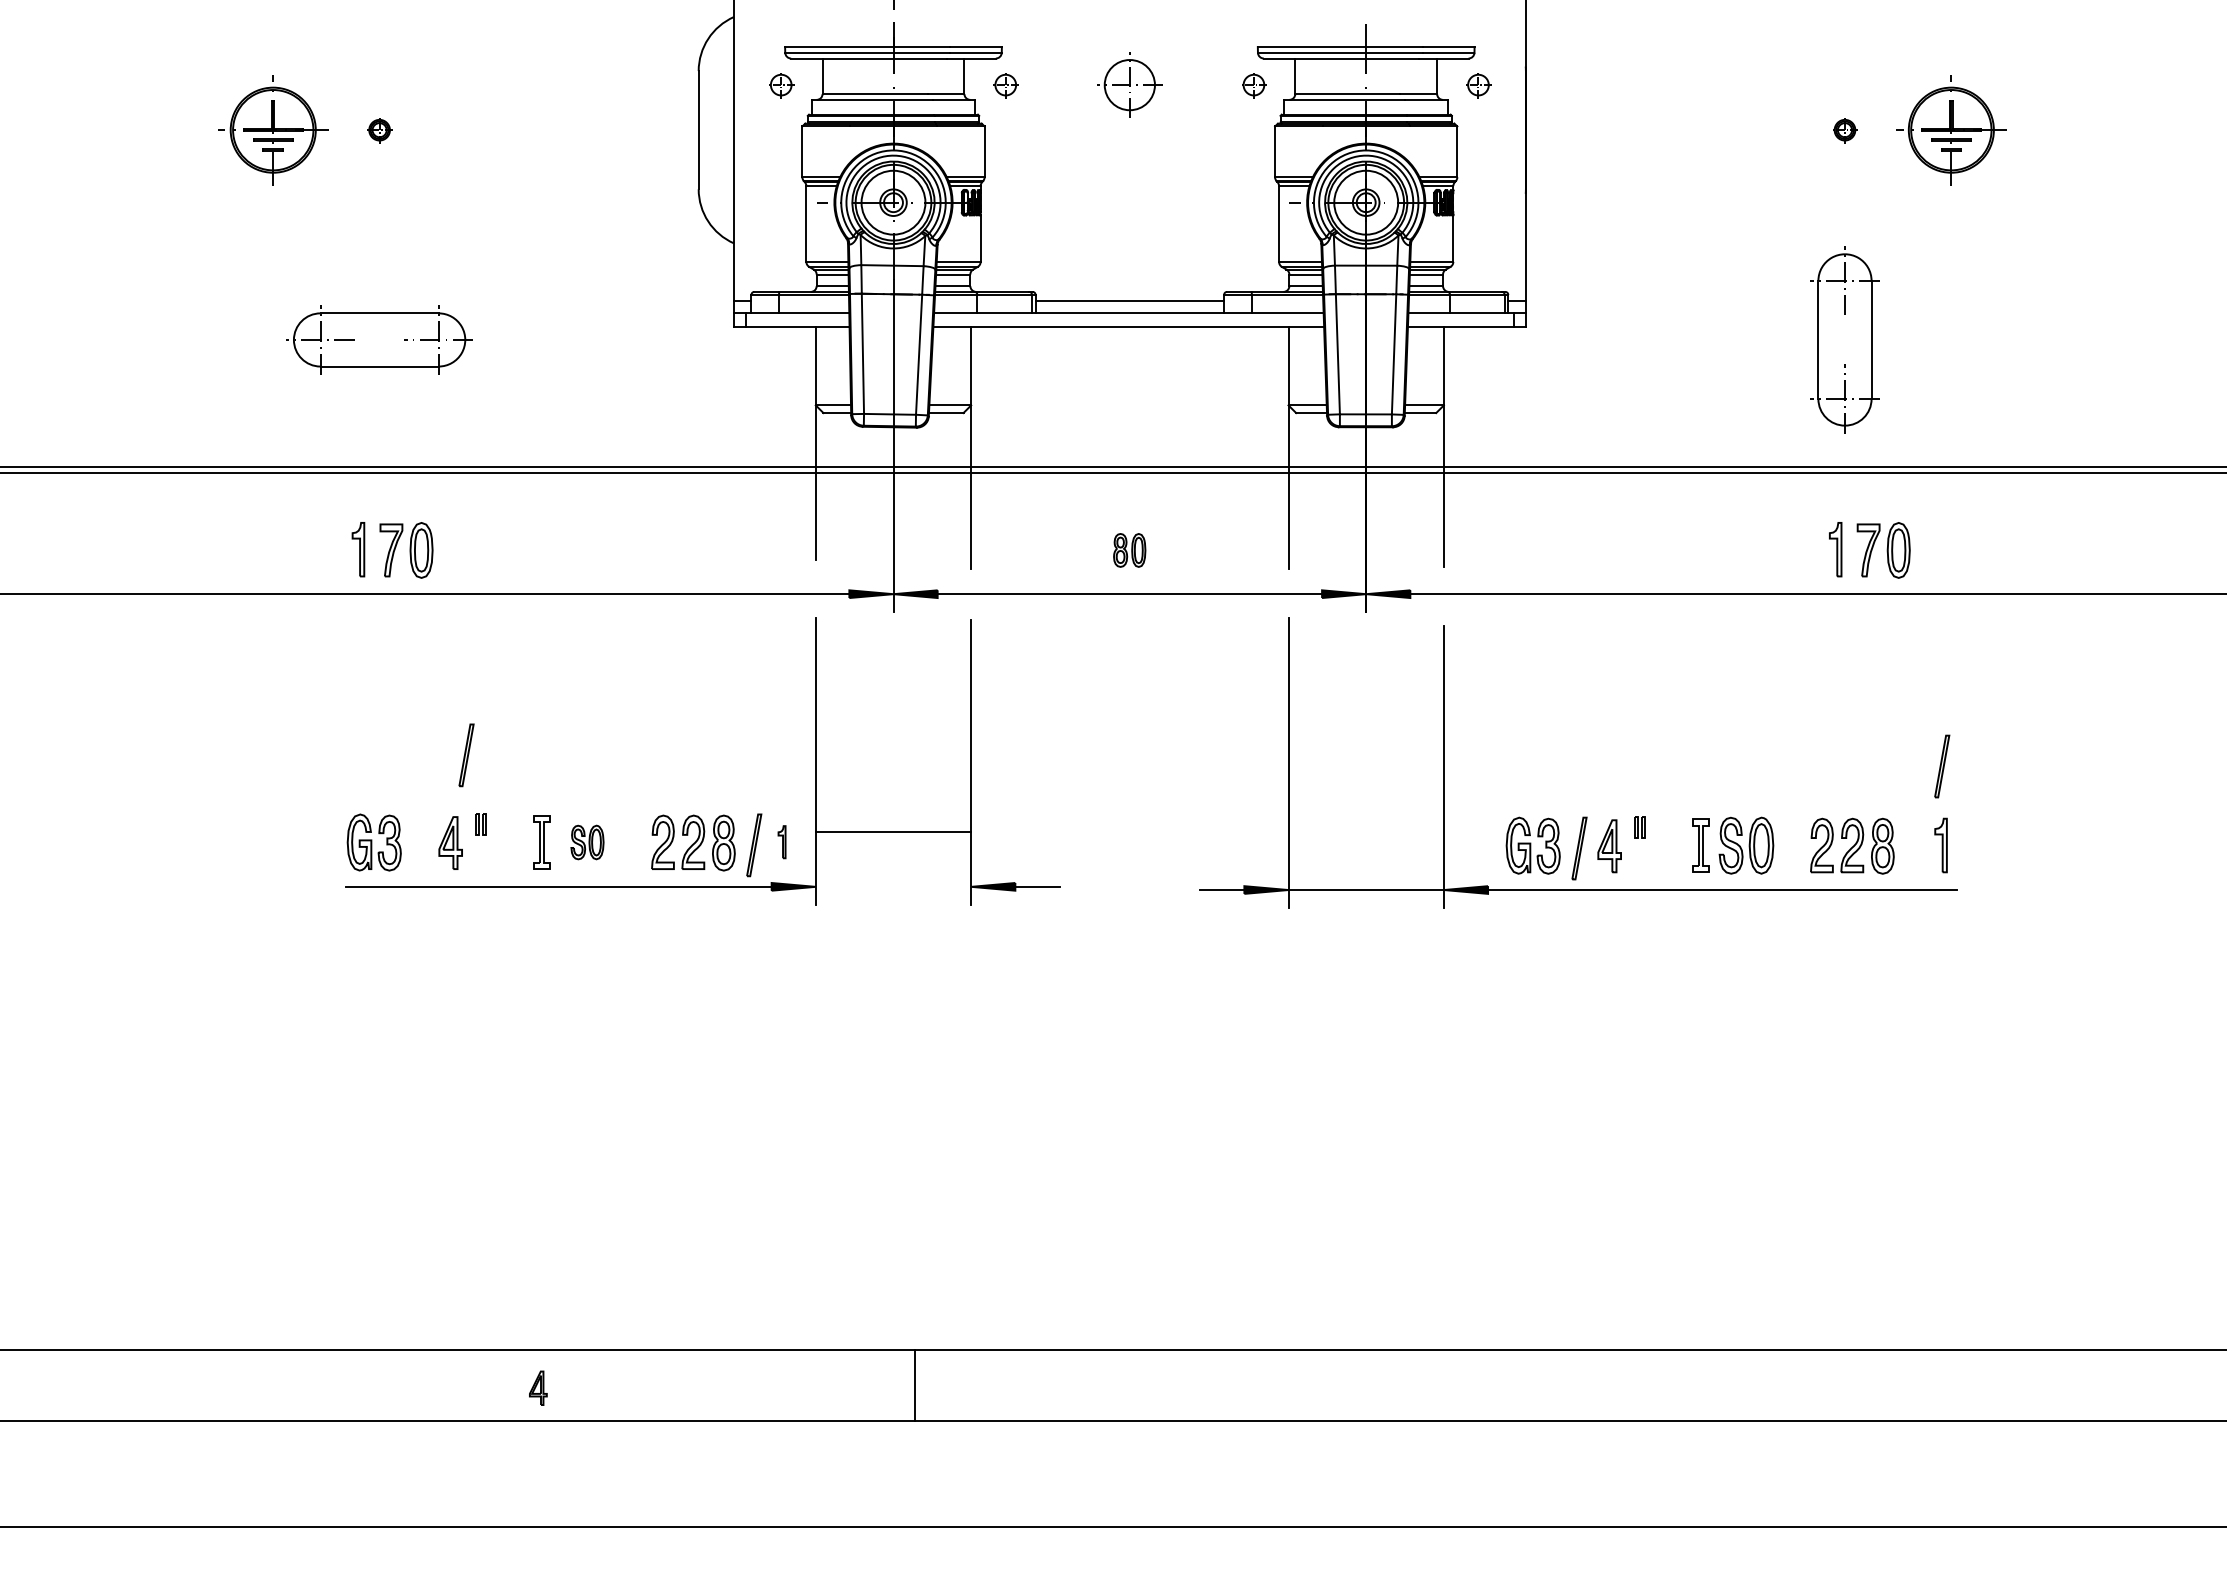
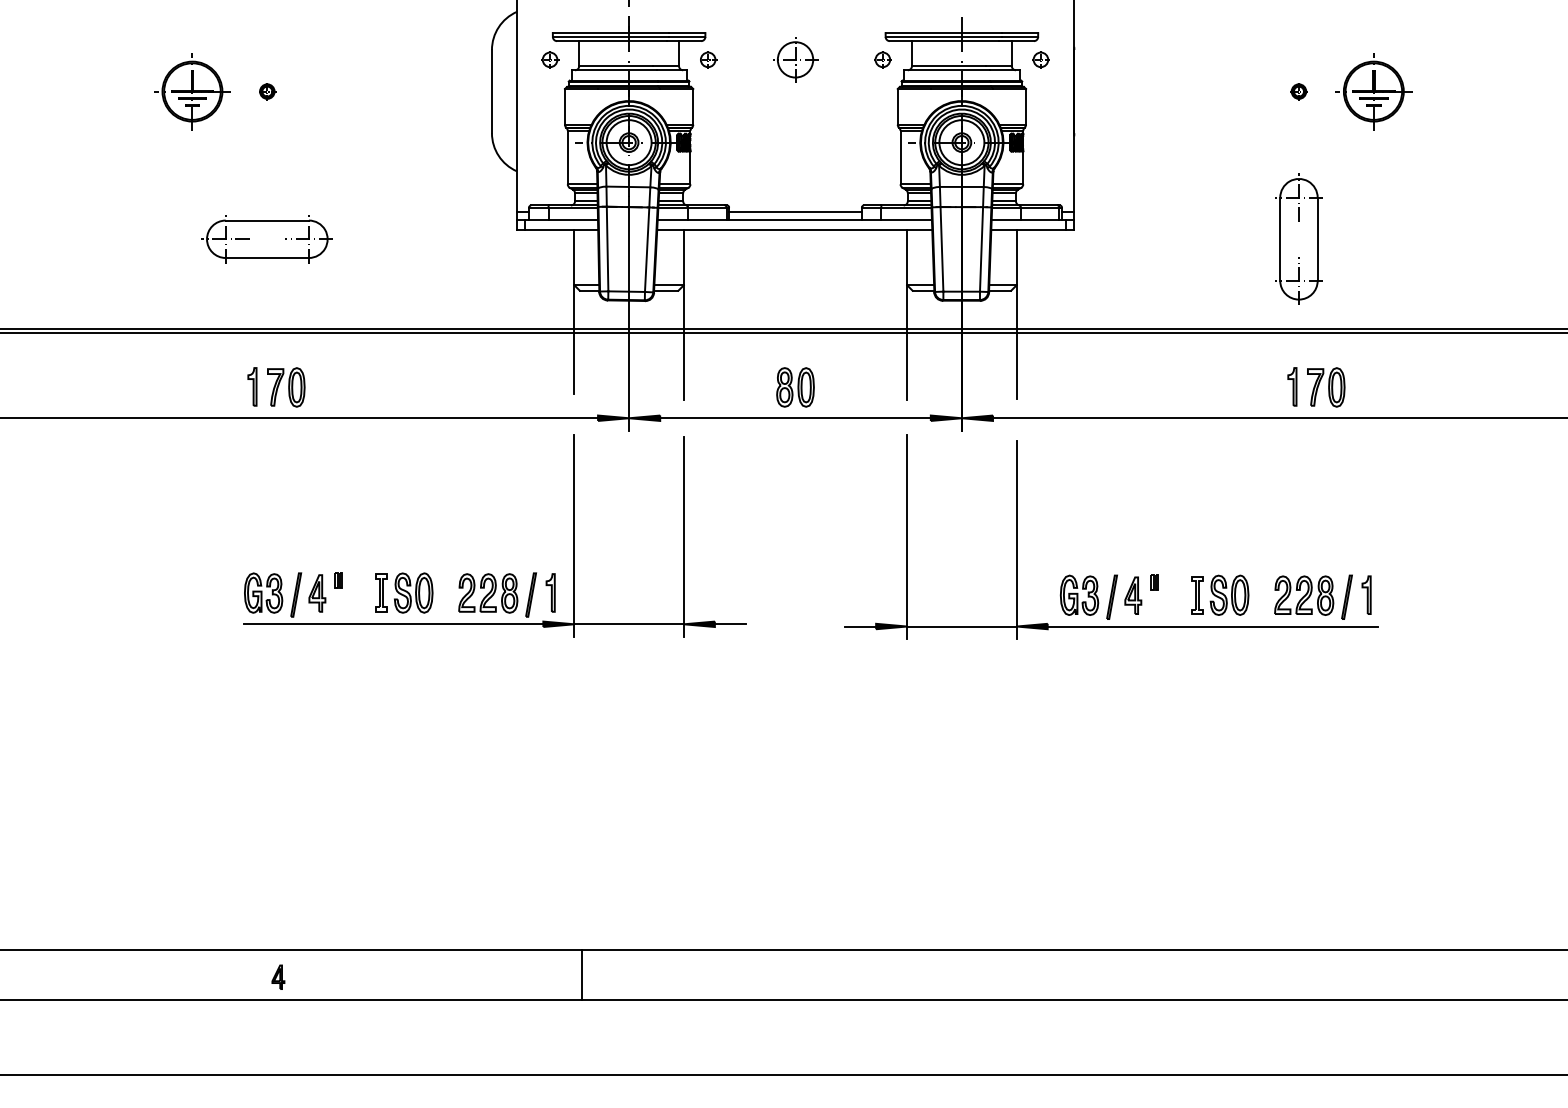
part: (1129, 550) -> (795, 387), size x1.67
part: (466, 755) -> (296, 595), moved
part: (1942, 766) -> (1347, 597), moved
line: (893, 831) -> (629, 624), moved
part: (781, 841) -> (550, 592), size x1.67
part: (587, 842) -> (413, 593), size x1.67
line: (914, 1384) -> (581, 974), moved
part: (538, 1387) -> (278, 976), moved

